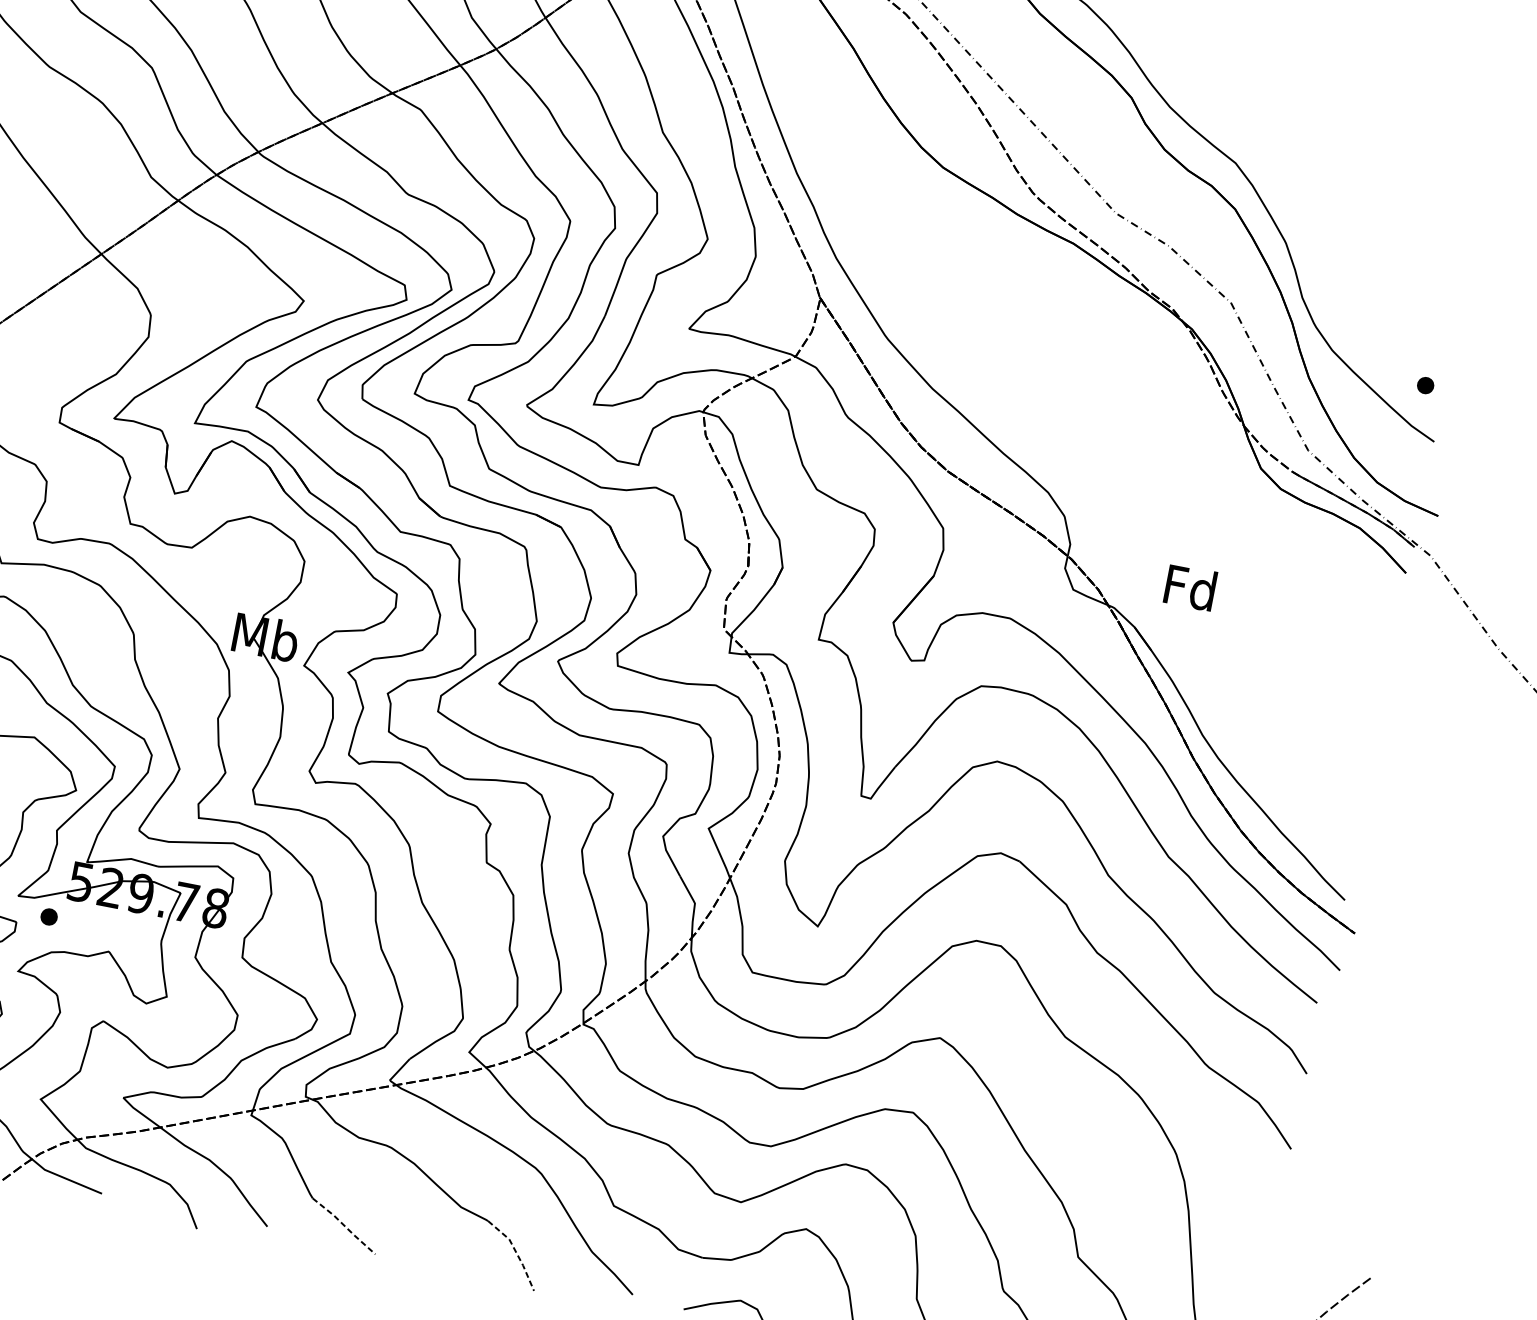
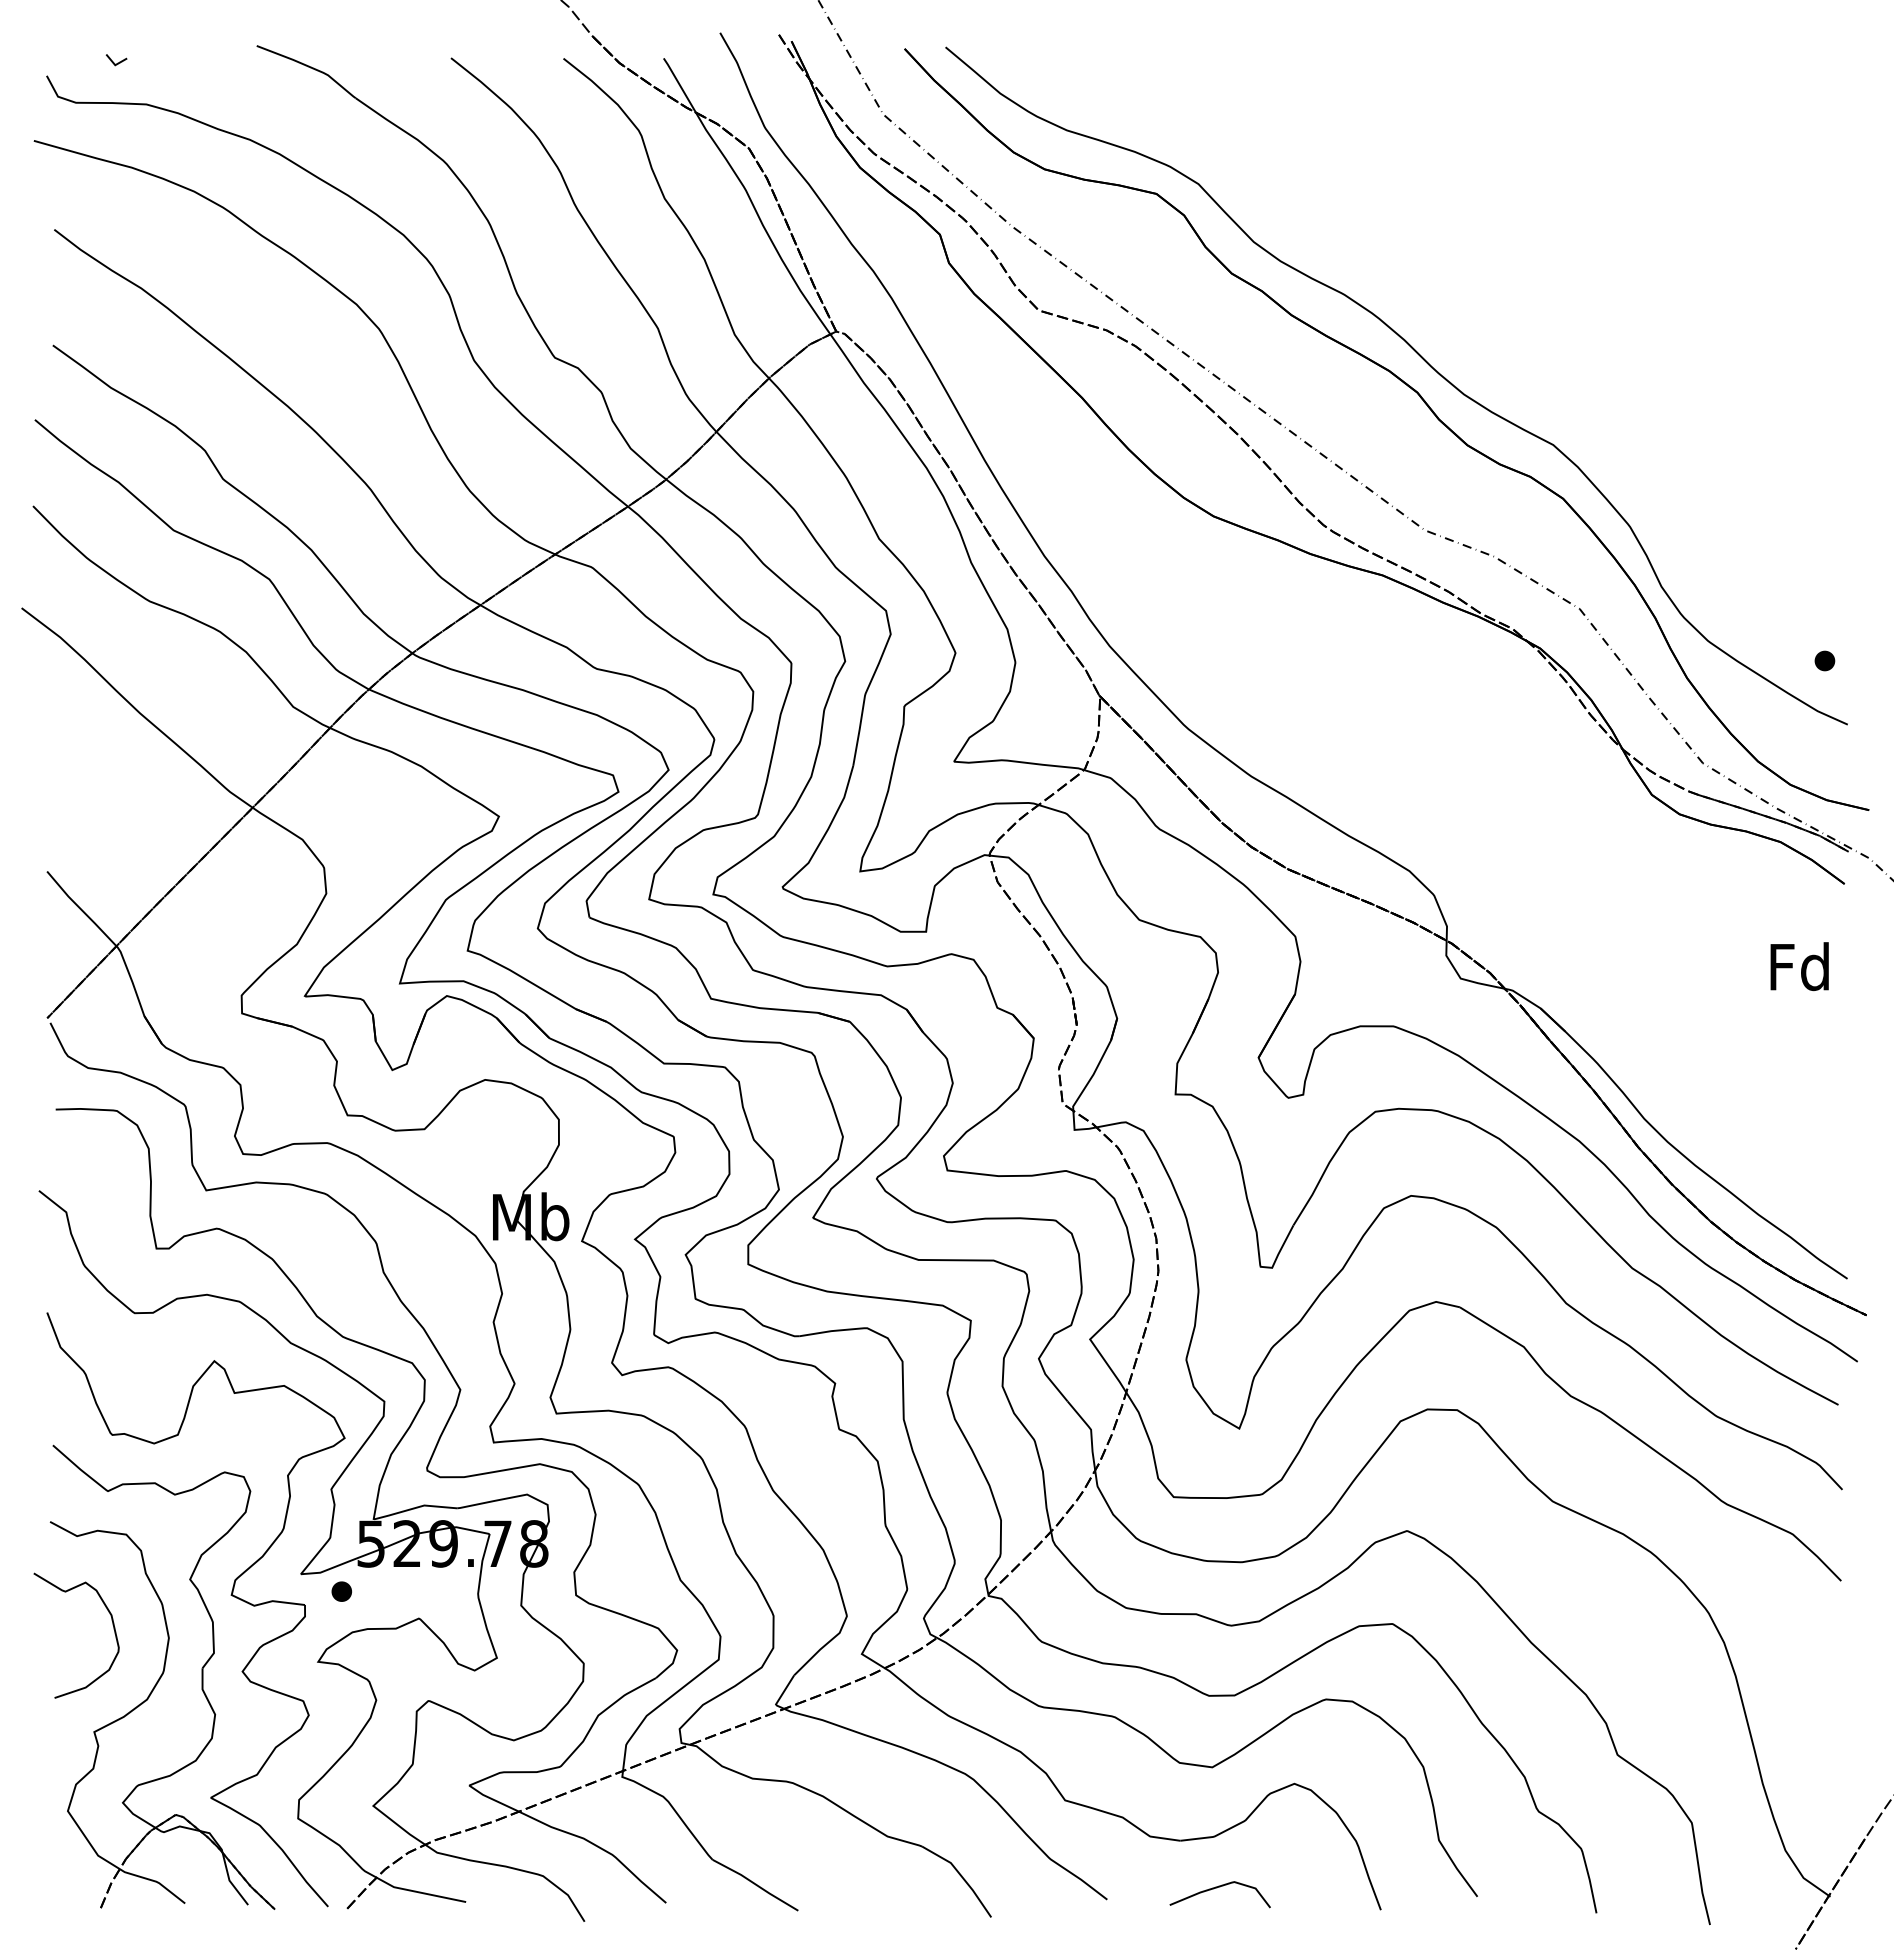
text: (1190, 587) -> (1799, 966), moved
line: (345, 1225) -> (756, 1884), dashed -> solid
line: (515, 1252) -> (961, 1876), dashed -> solid

